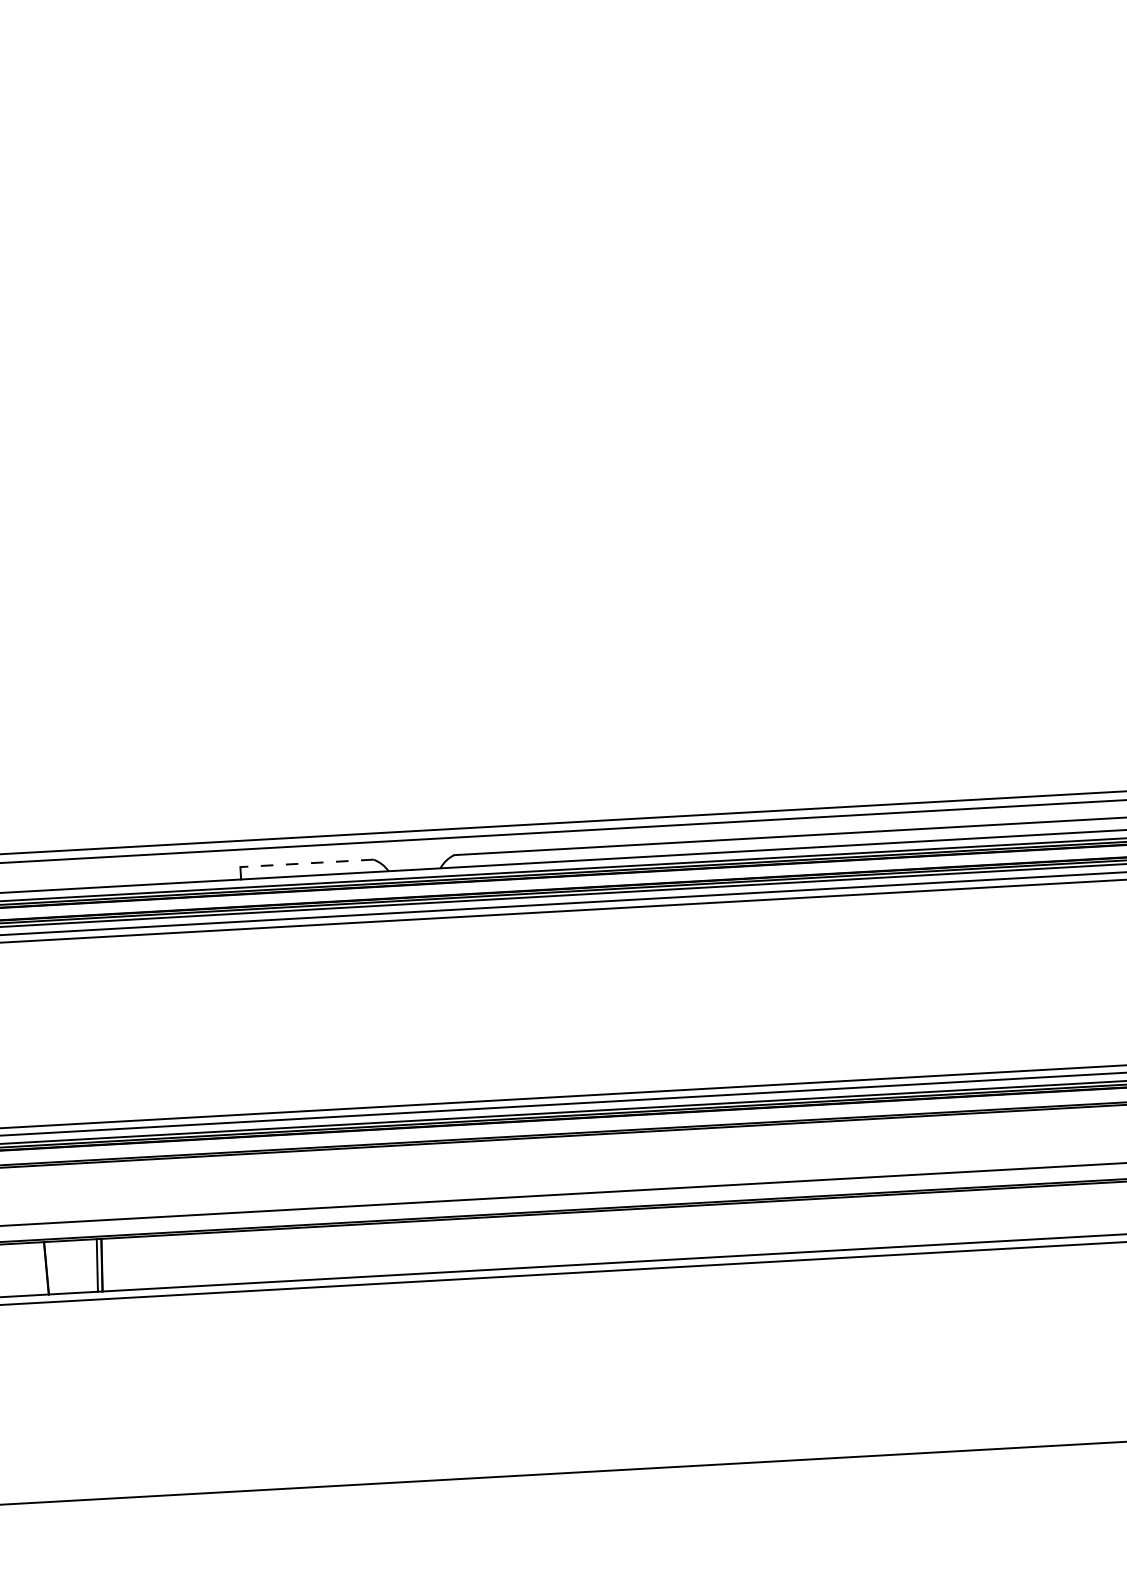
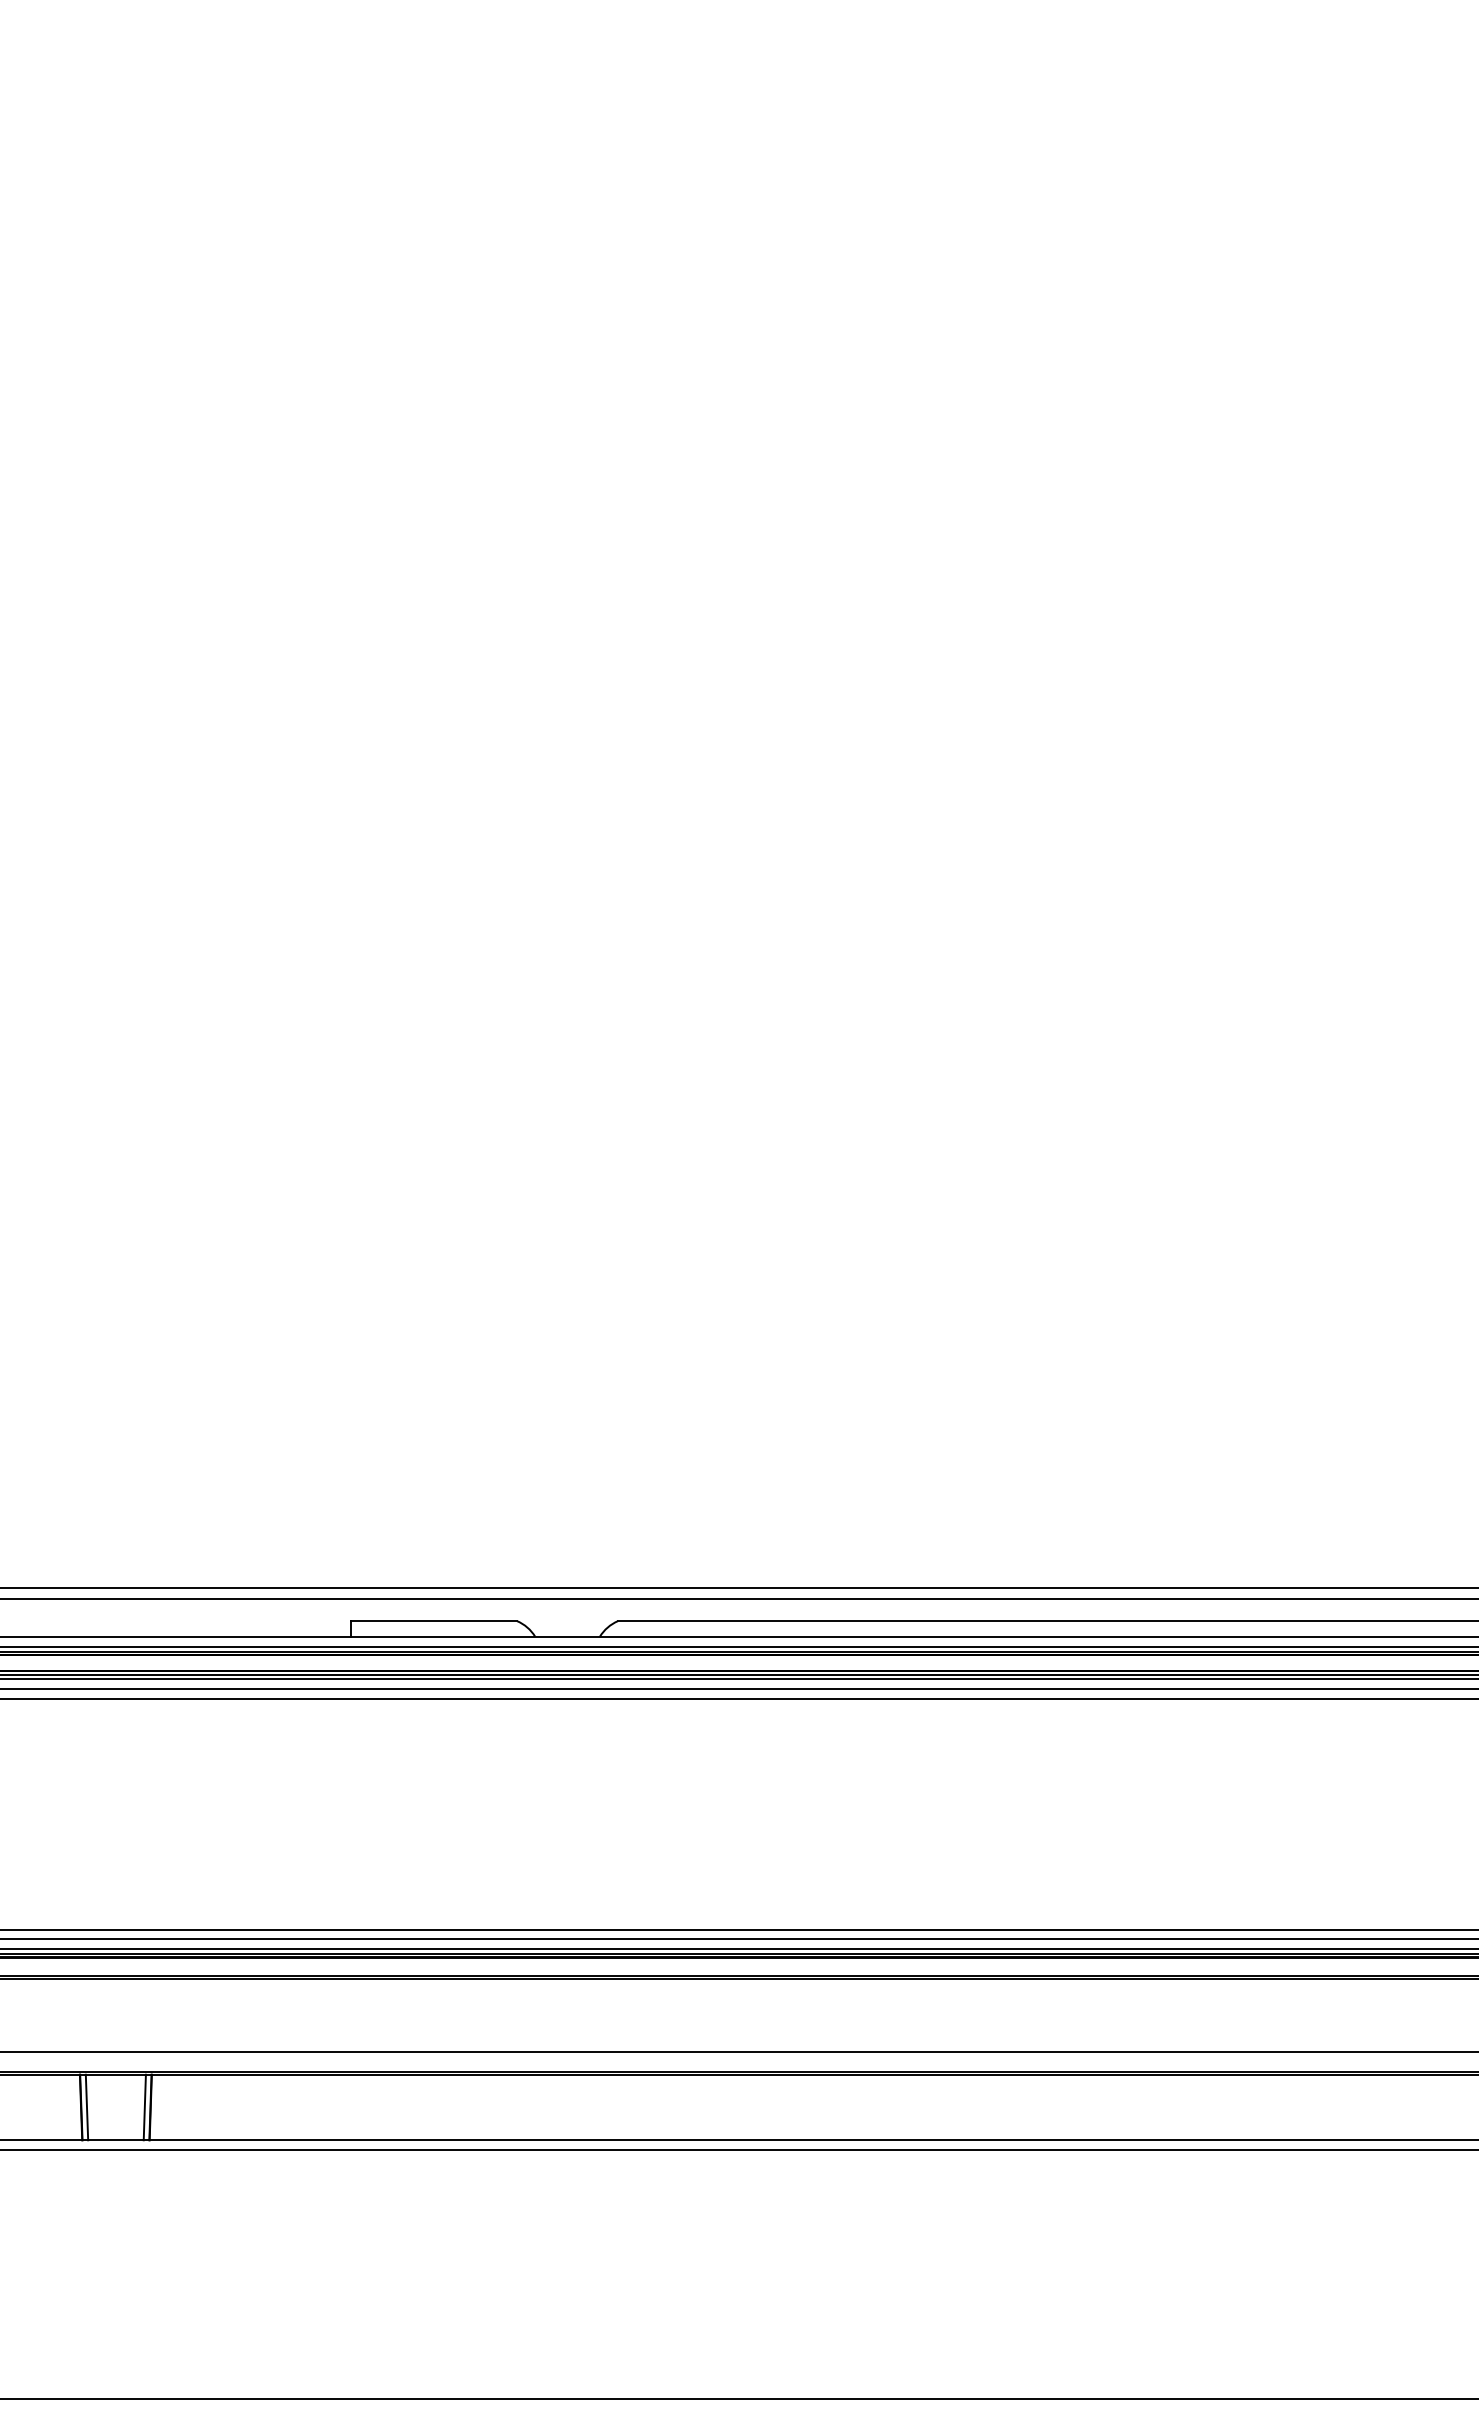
line: (306, 863) -> (433, 1621), dashed -> solid
line: (50, 1268) -> (86, 2107), added

